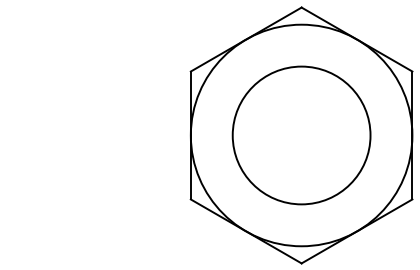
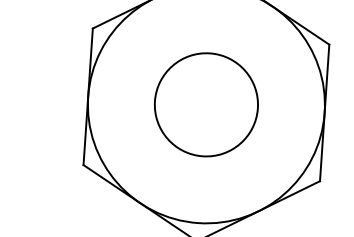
circle: (301, 135) -> (206, 104), size x0.7

